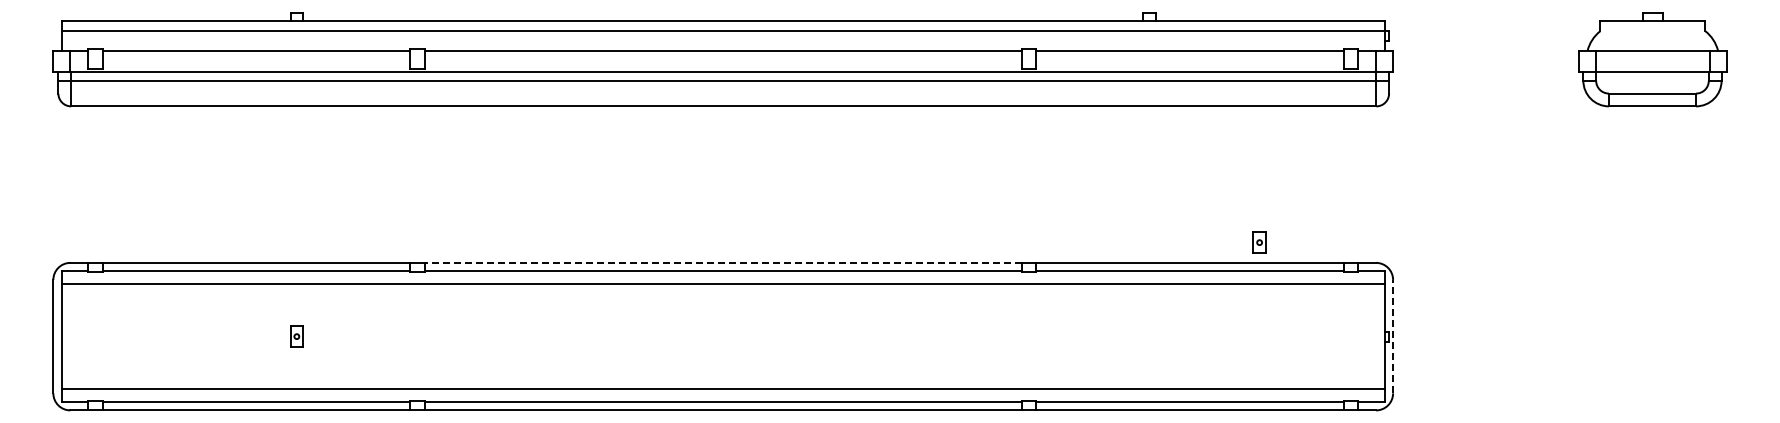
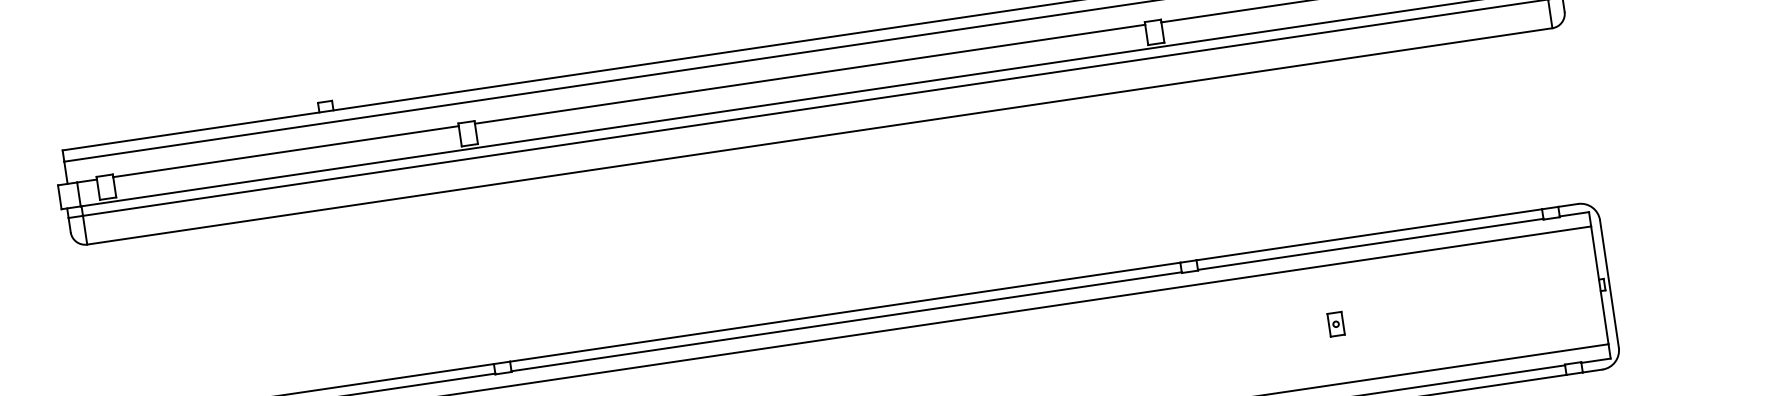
part: (1259, 242) -> (1335, 324), moved
line: (723, 262) -> (845, 311), dashed -> solid
line: (1393, 336) -> (1609, 283), dashed -> solid

